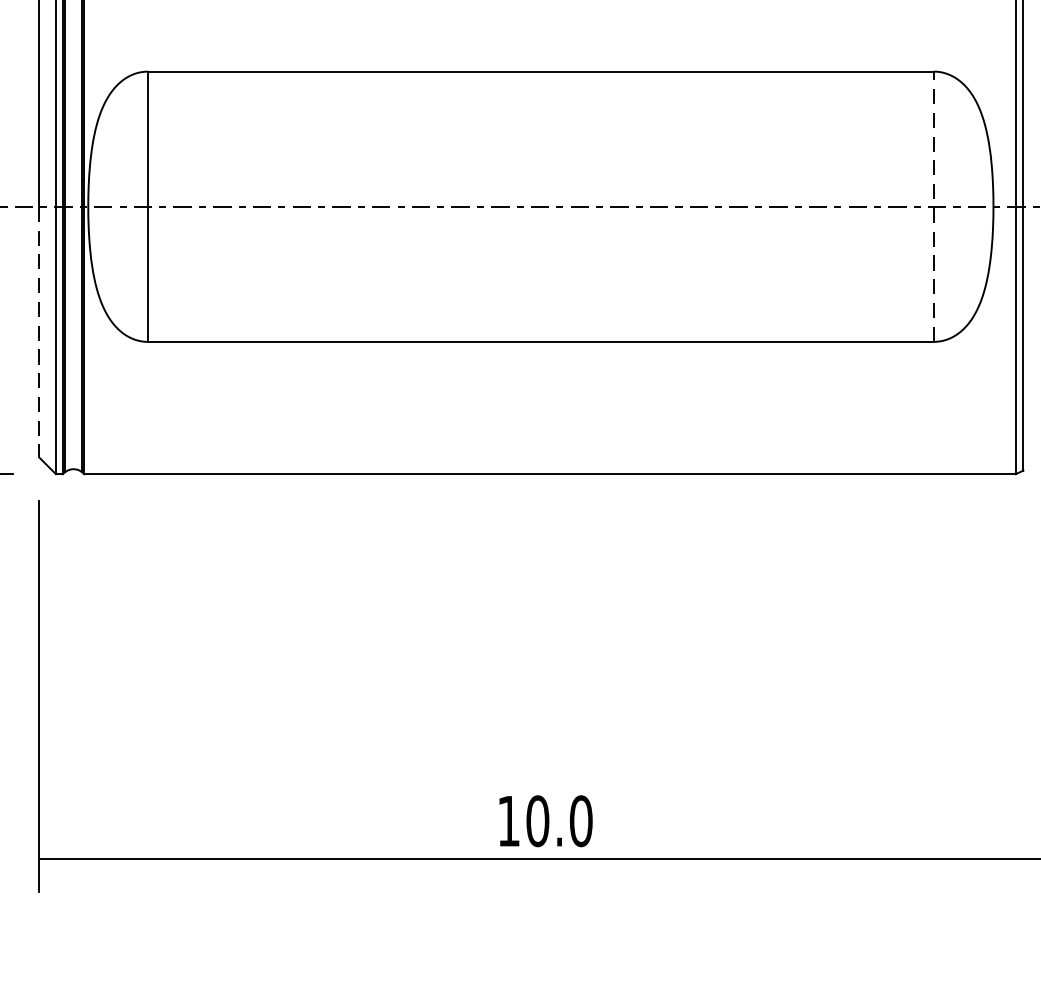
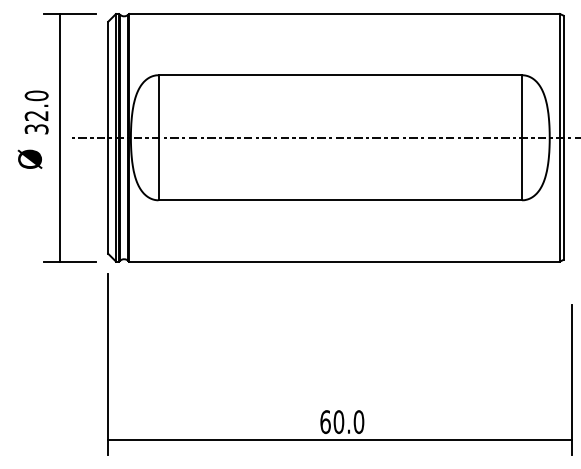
line: (934, 206) -> (522, 137), dashed -> solid
line: (39, 333) -> (108, 196), dashed -> solid
text: (508, 822) -> (325, 422), 10.0 -> 60.0

